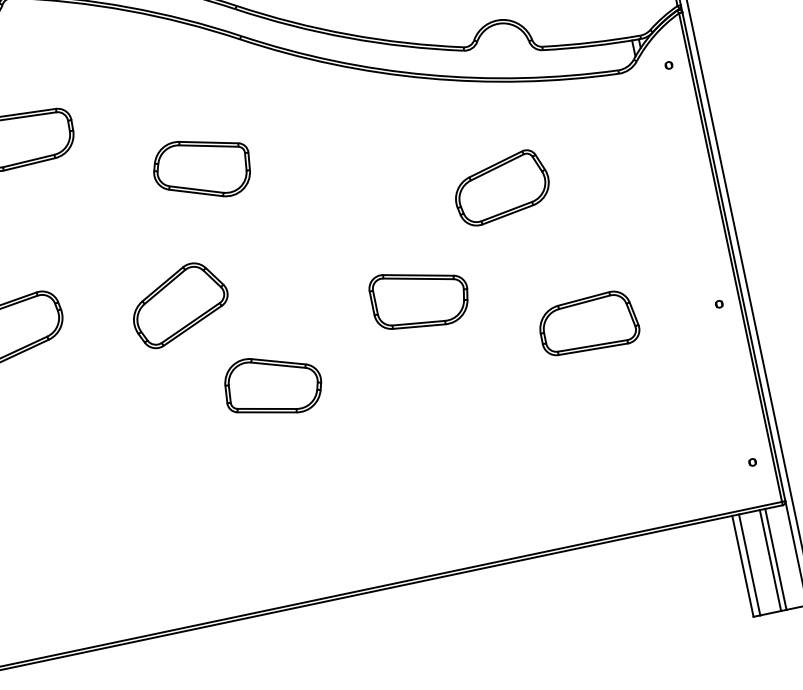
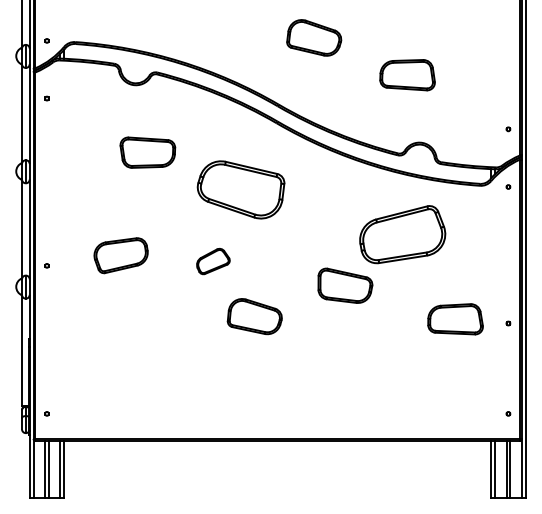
part: (202, 168) -> (241, 189), size x1.6
part: (501, 187) -> (402, 234), size x1.6
part: (180, 304) -> (213, 261), size x0.6
part: (588, 324) -> (455, 319), moved

